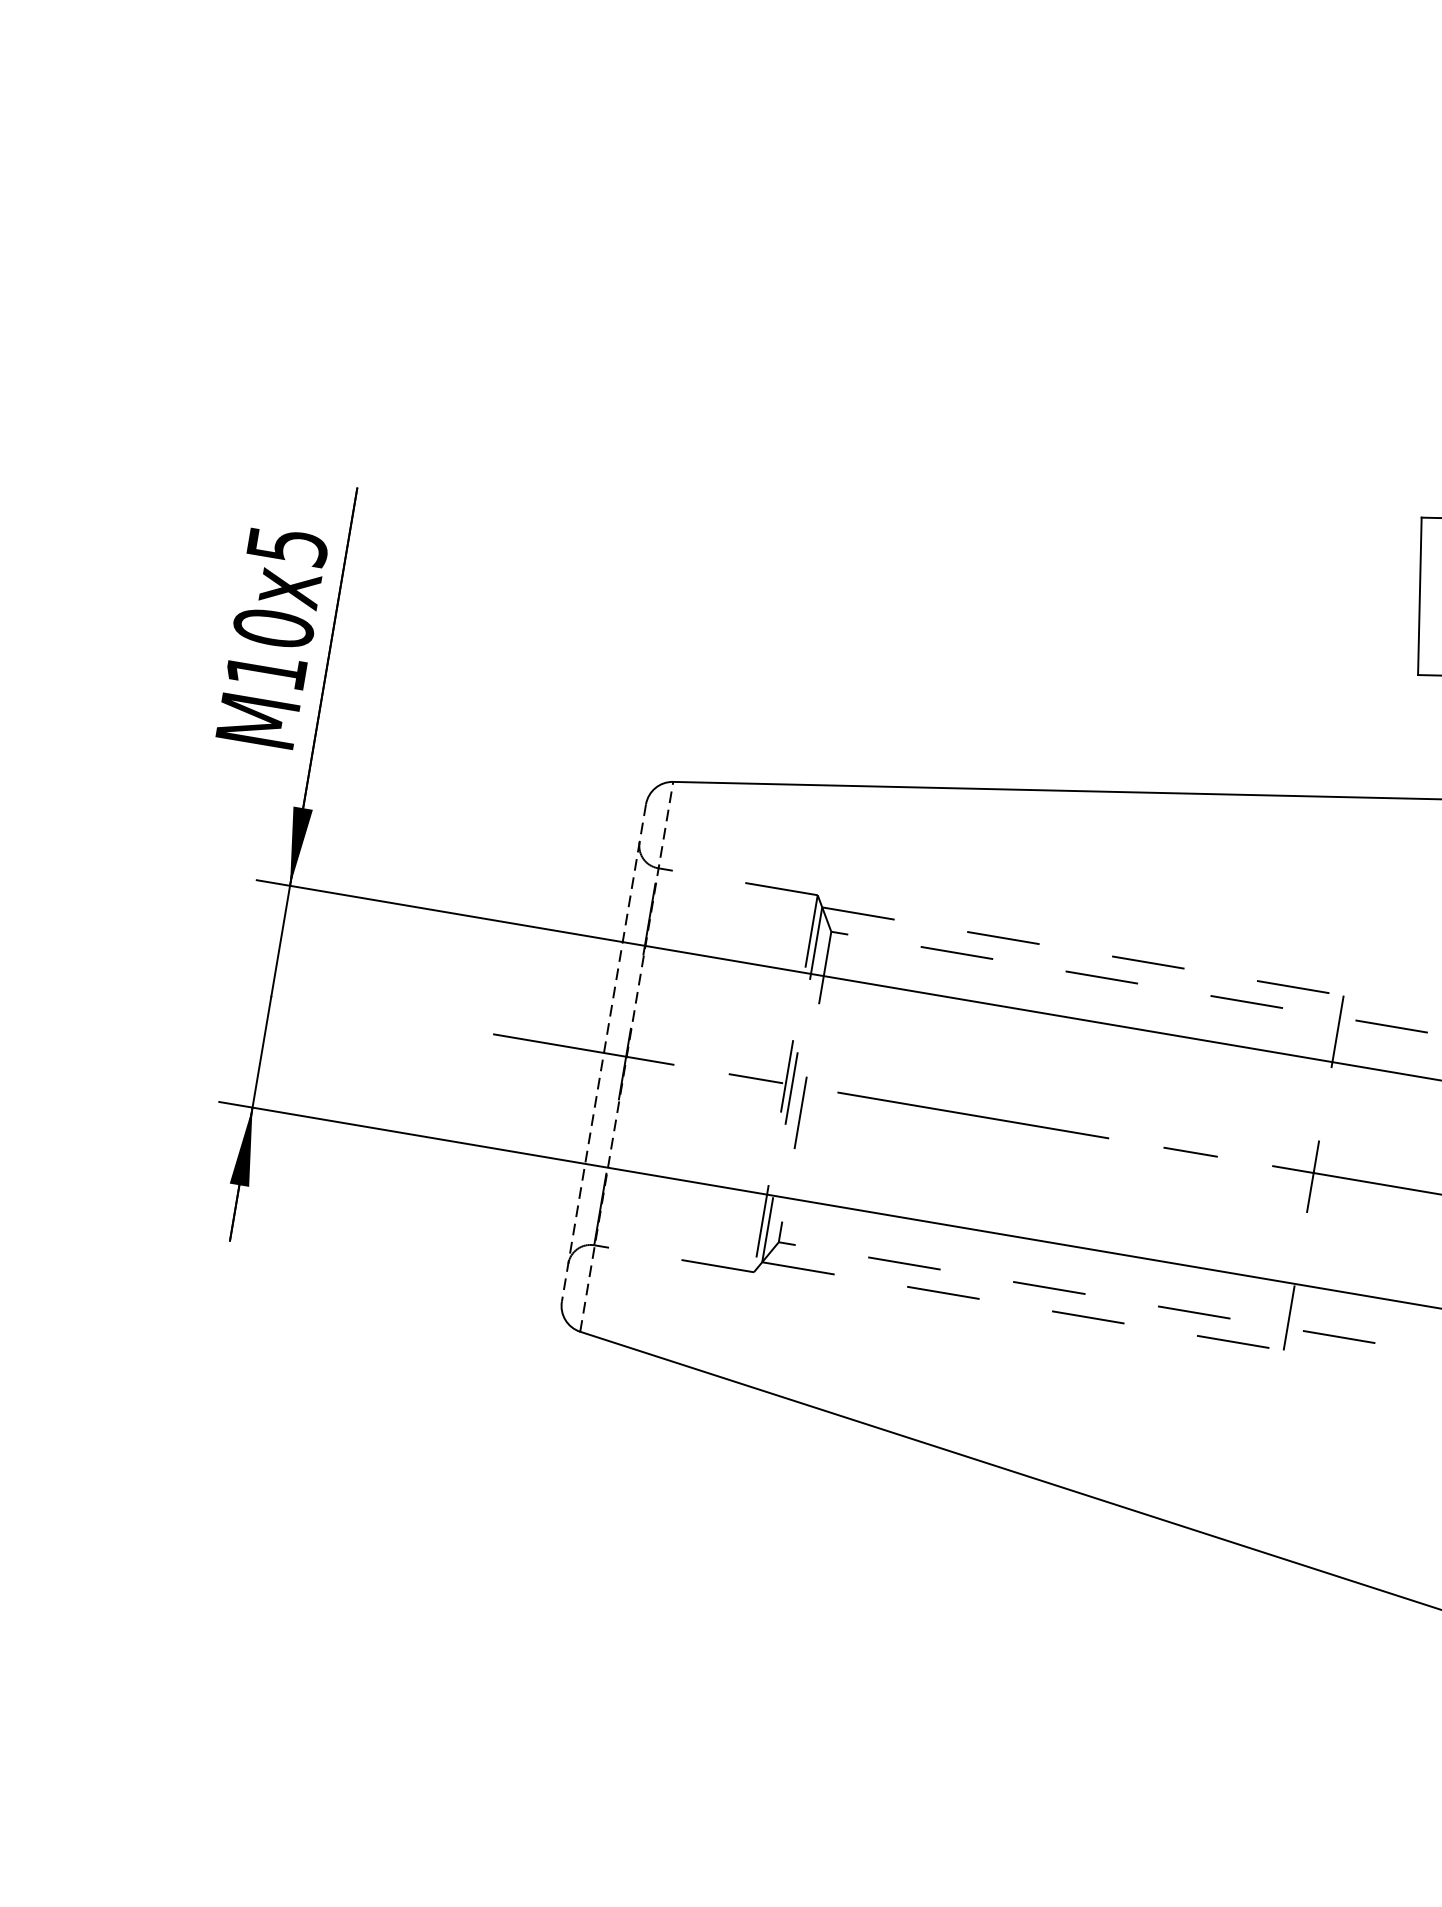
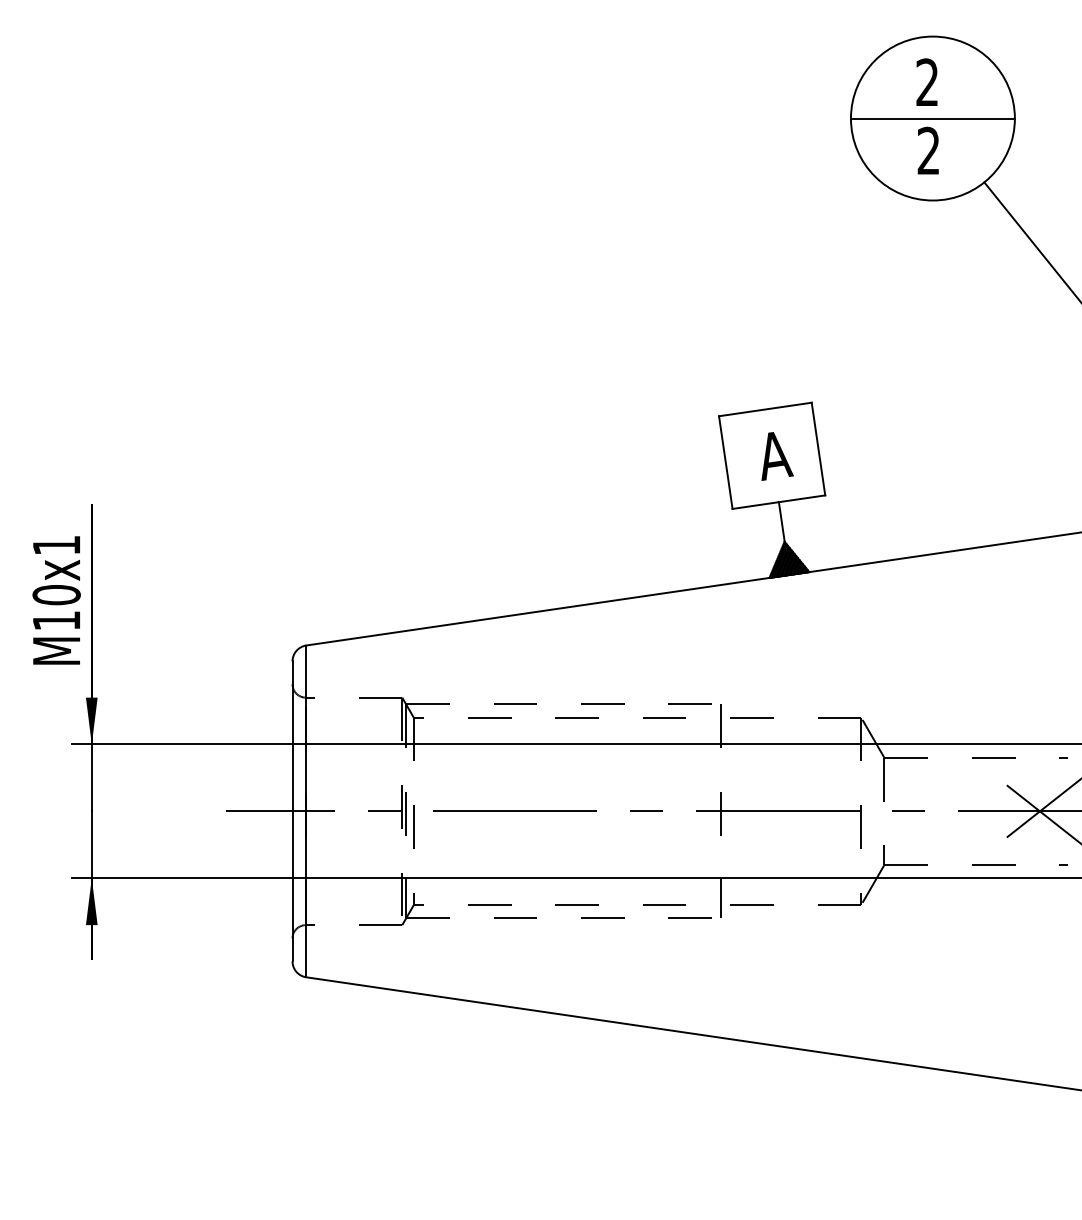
text: (287, 546) -> (56, 545), M10x5 -> M10x1
line: (603, 1053) -> (292, 811), dashed -> solid
line: (627, 1057) -> (306, 811), dashed -> solid

